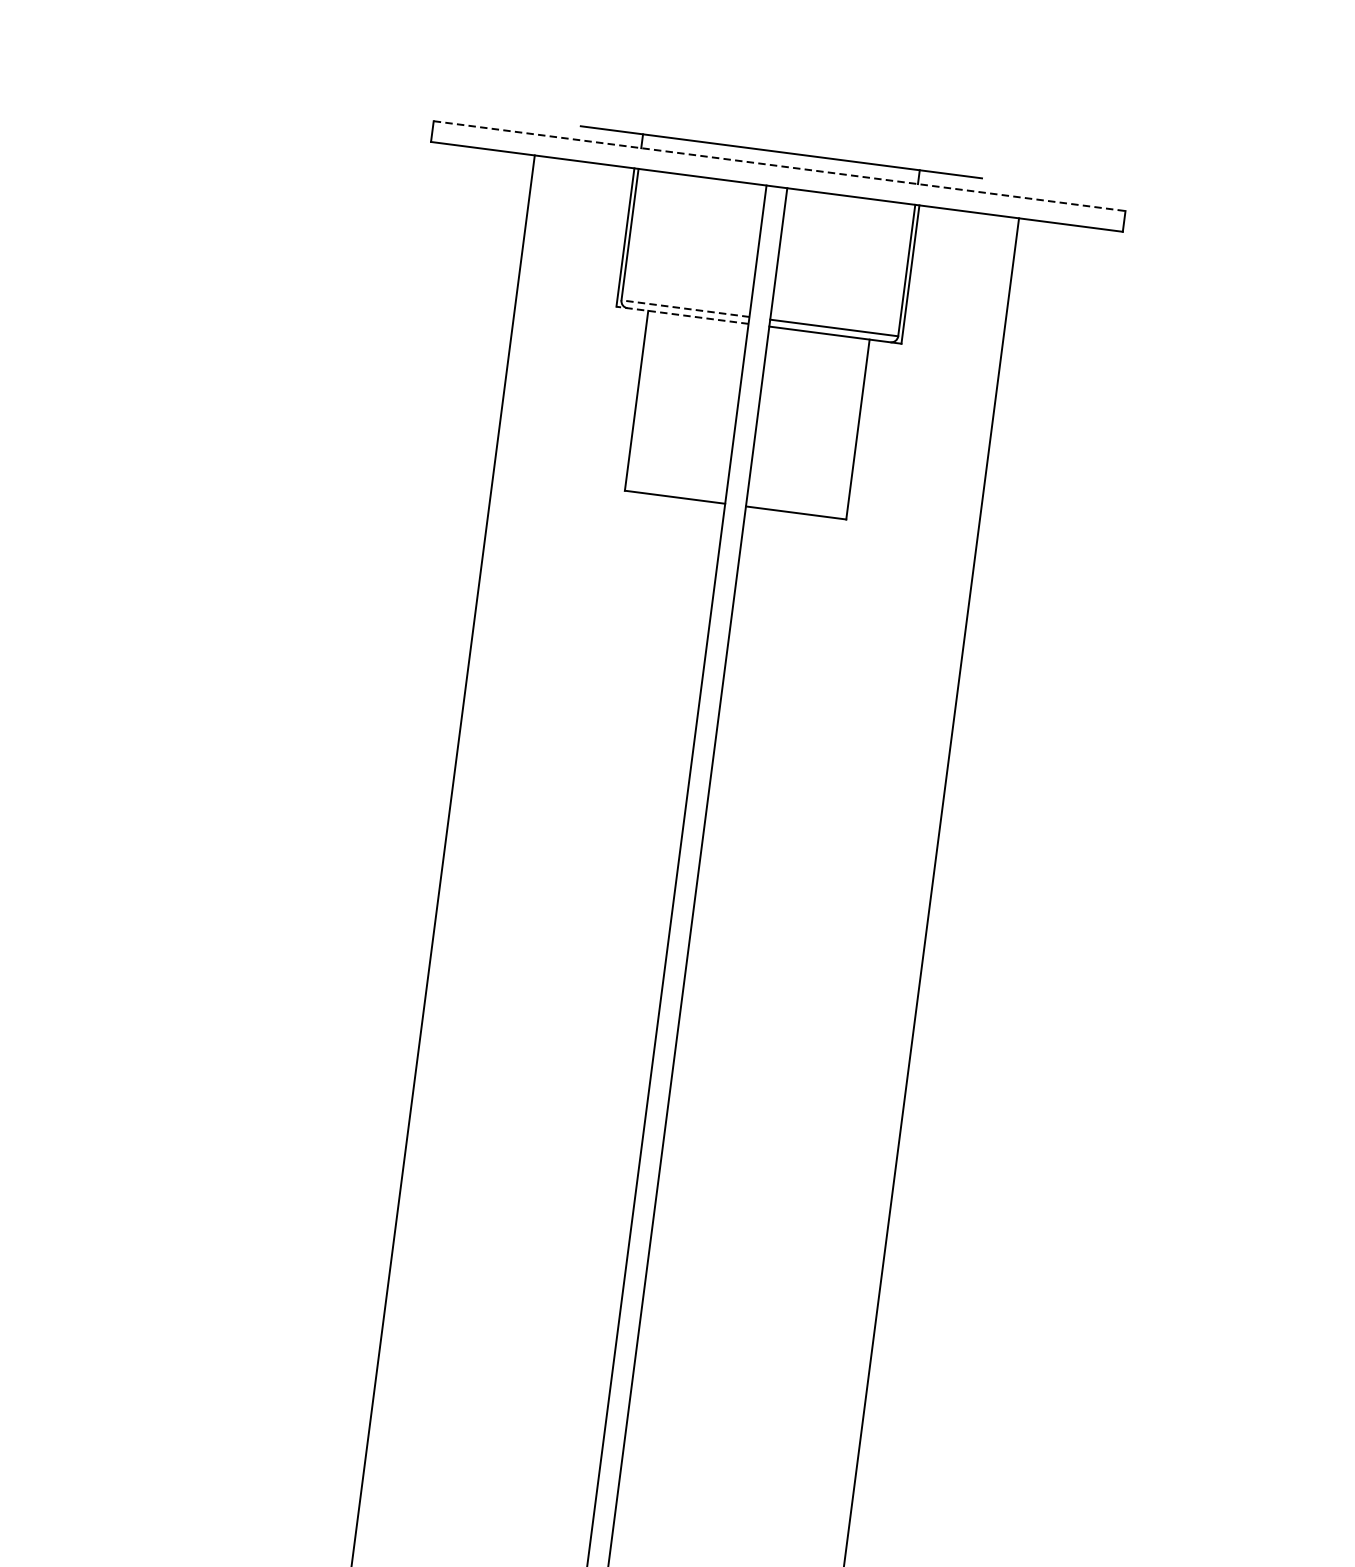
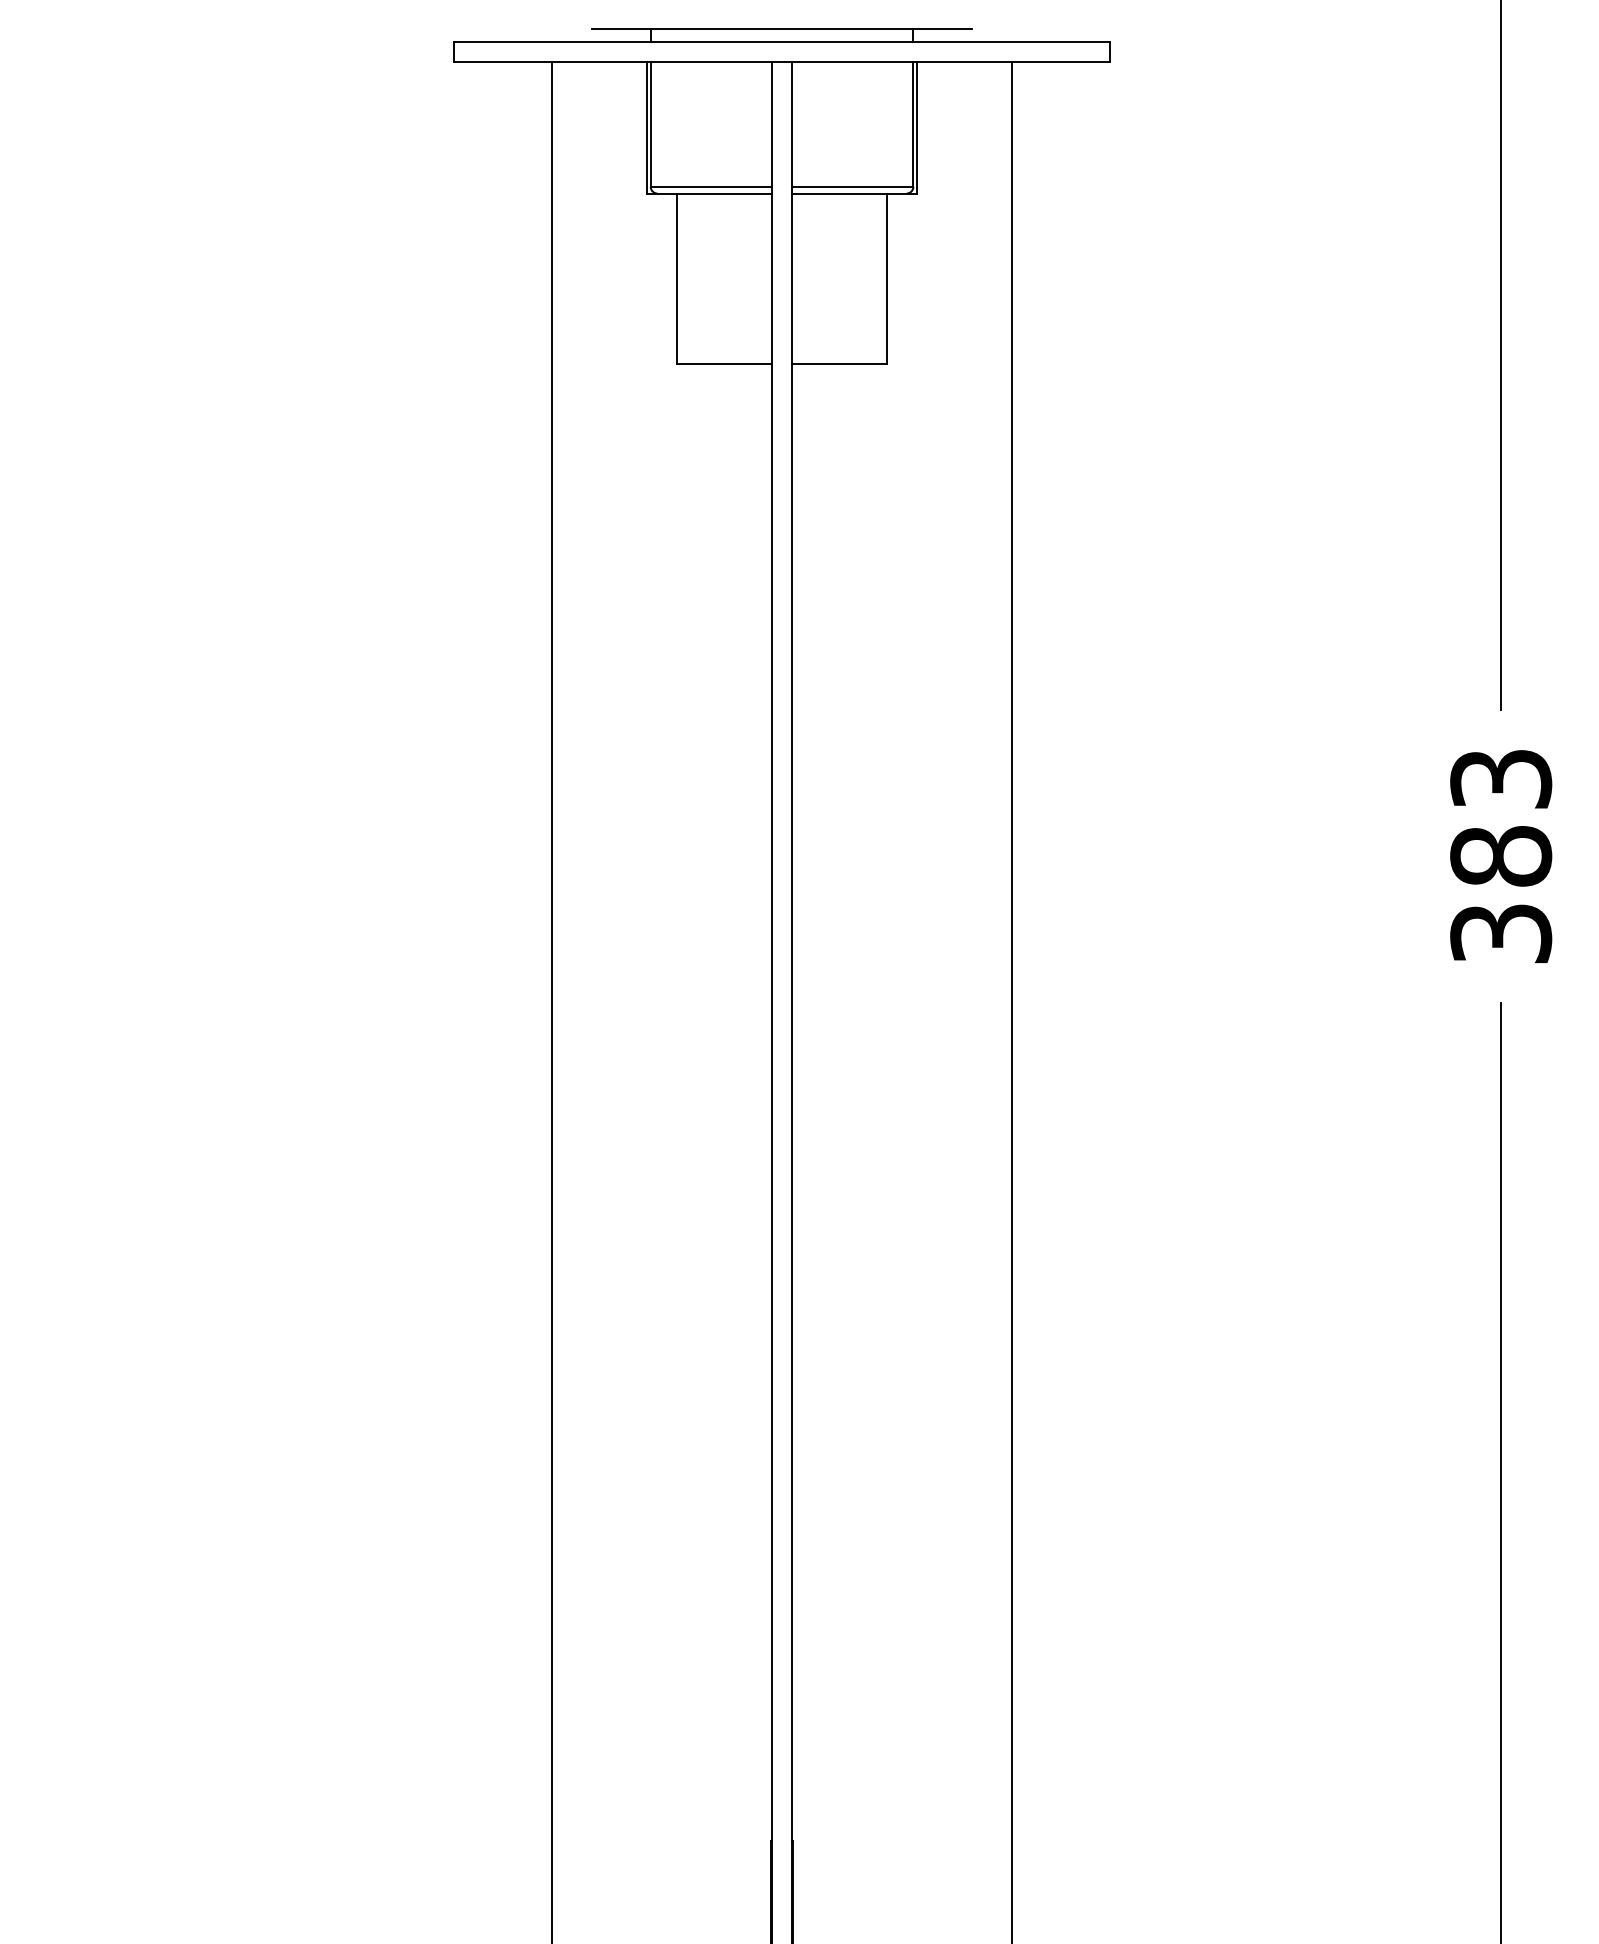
line: (780, 166) -> (782, 42), dashed -> solid
line: (685, 308) -> (711, 186), dashed -> solid
line: (682, 315) -> (709, 193), dashed -> solid

